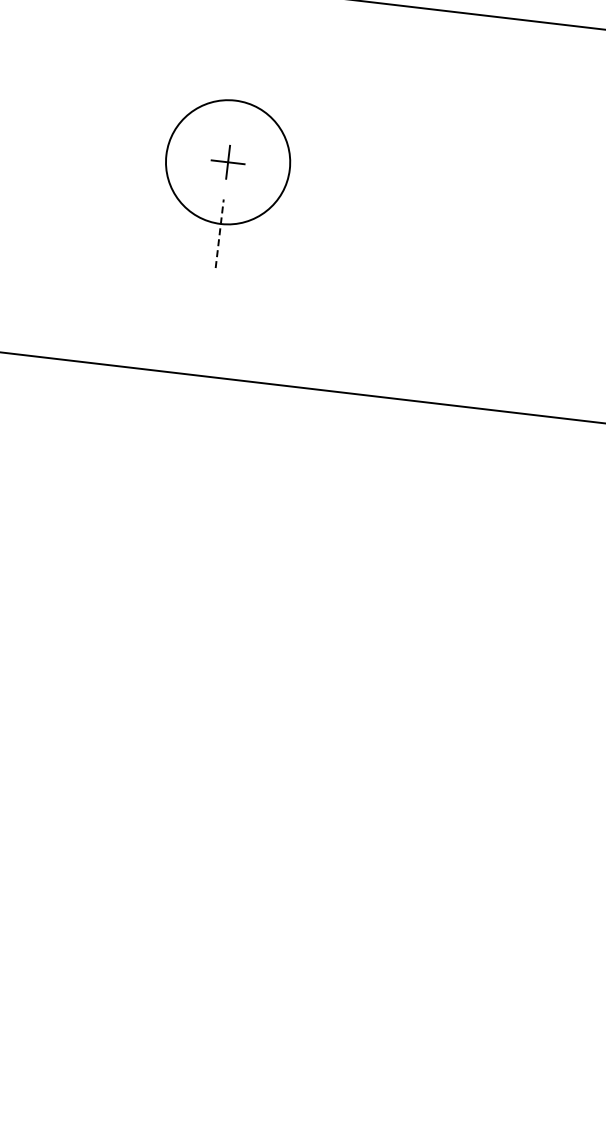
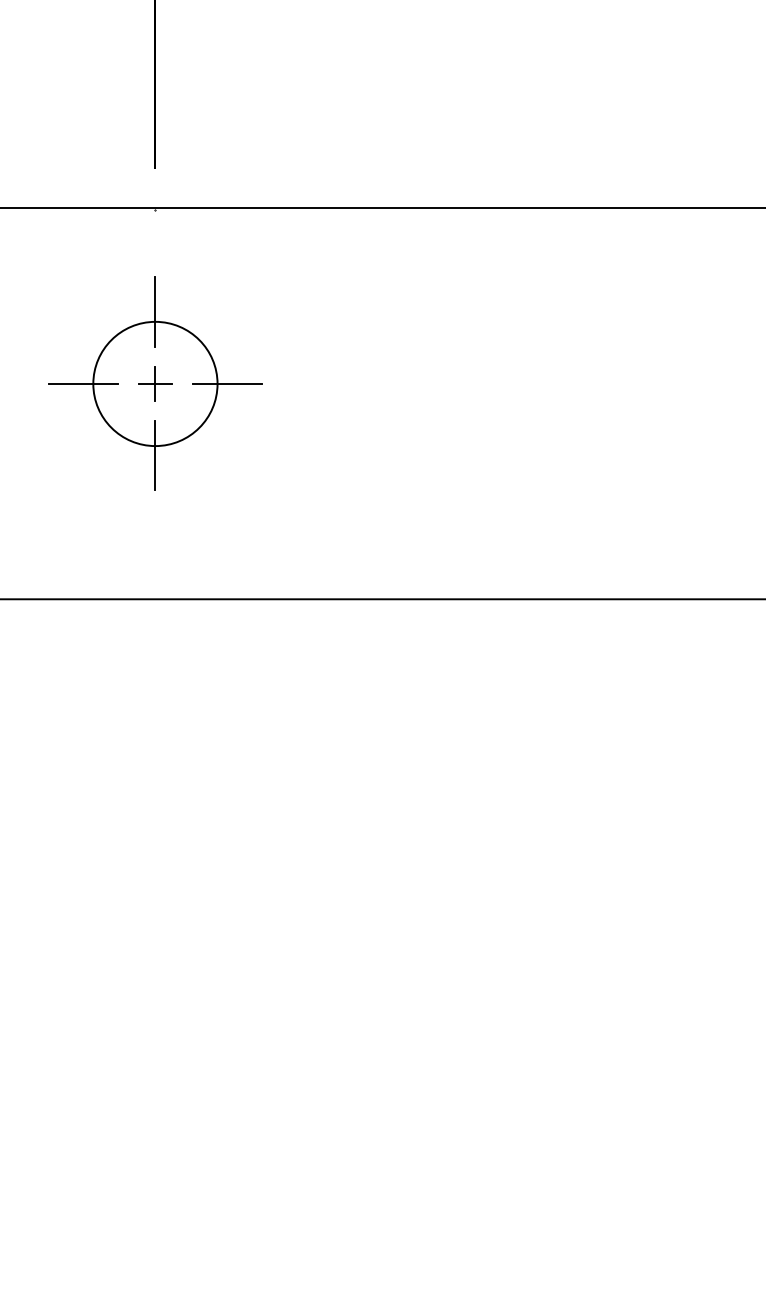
line: (236, 90) -> (155, 311), added
line: (156, 153) -> (83, 383), added
line: (298, 170) -> (226, 383), added
line: (219, 233) -> (155, 455), dashed -> solid

